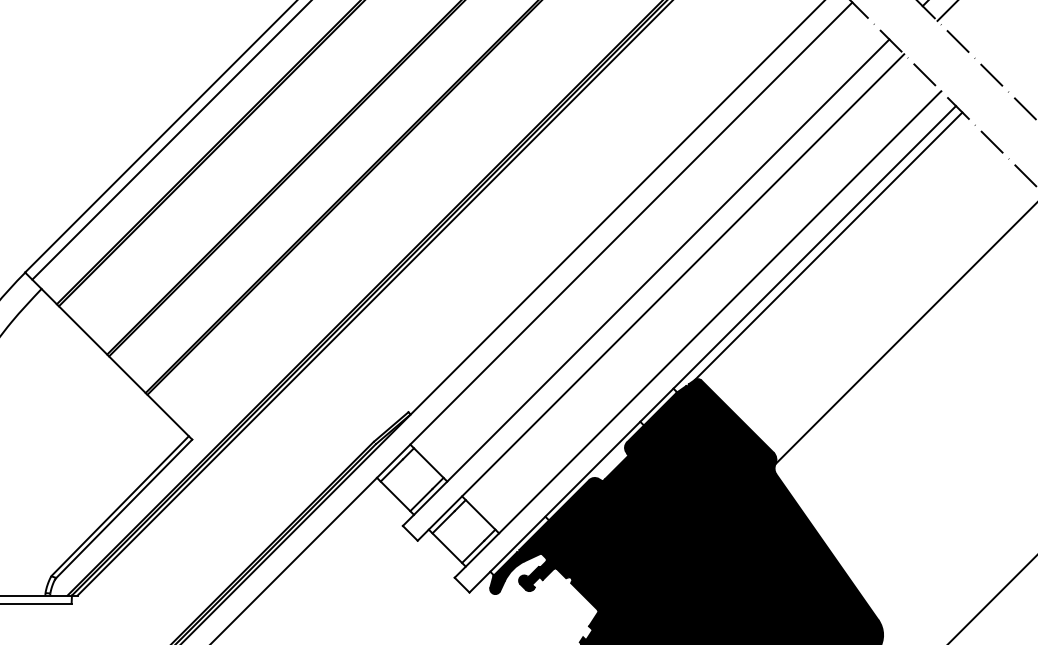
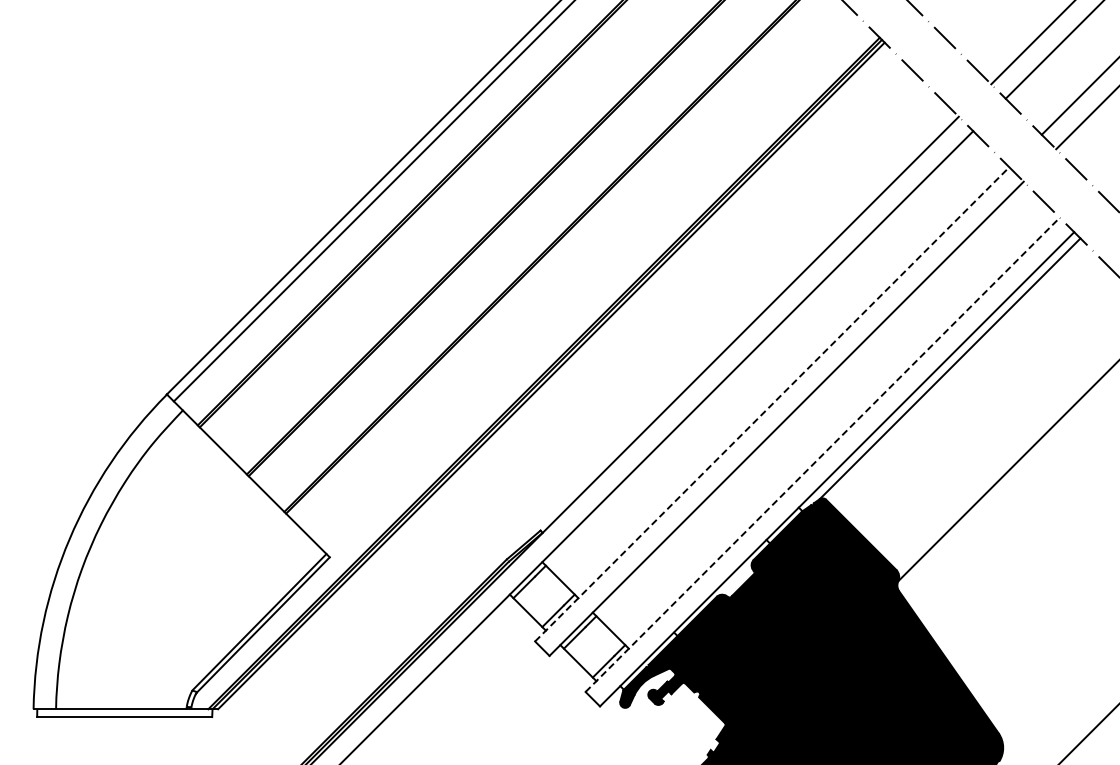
line: (646, 282) -> (772, 404), solid -> dashed
line: (698, 334) -> (823, 454), solid -> dashed

